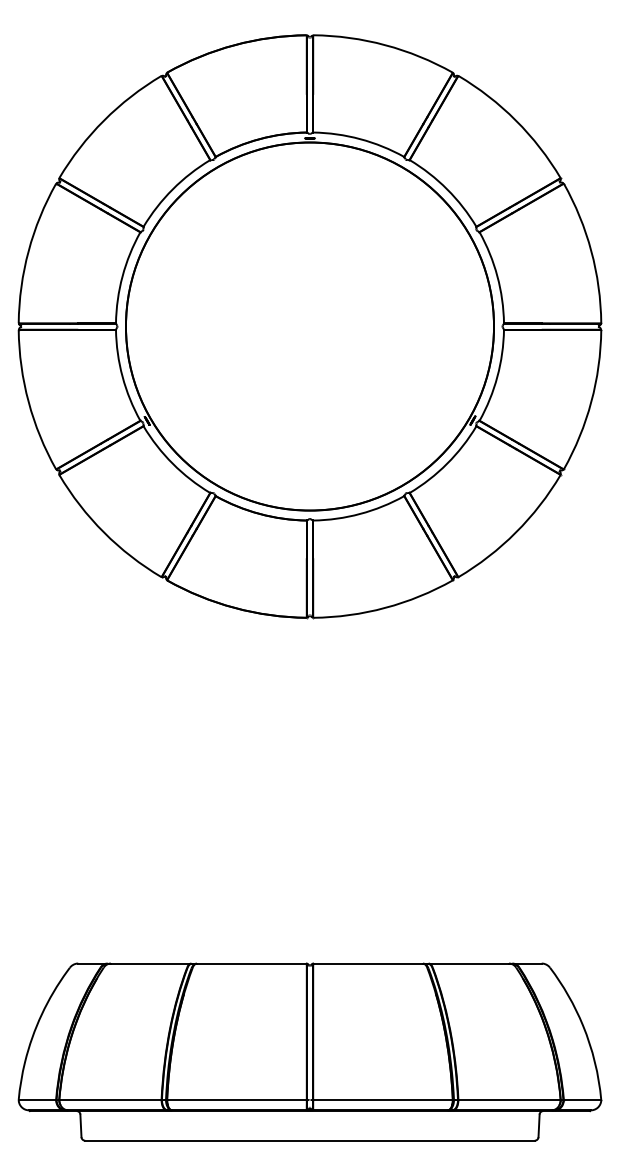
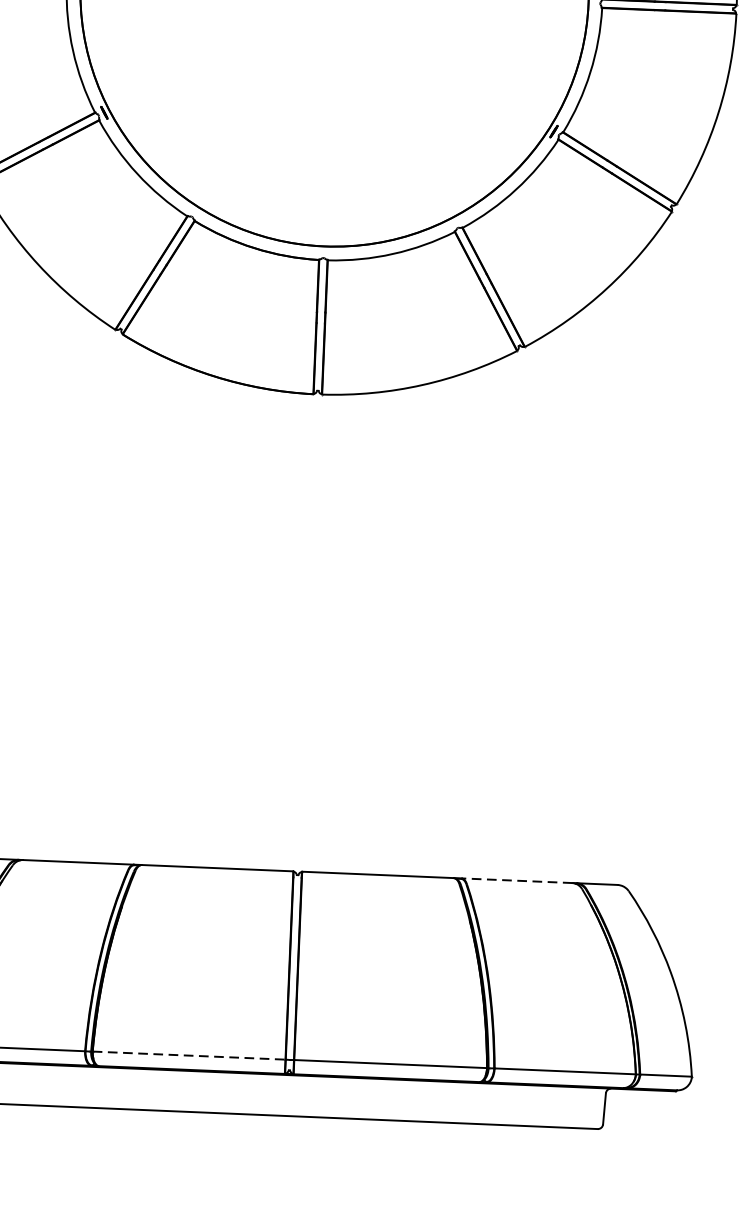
line: (468, 963) -> (516, 880), solid -> dashed
line: (236, 1099) -> (188, 1054), solid -> dashed

